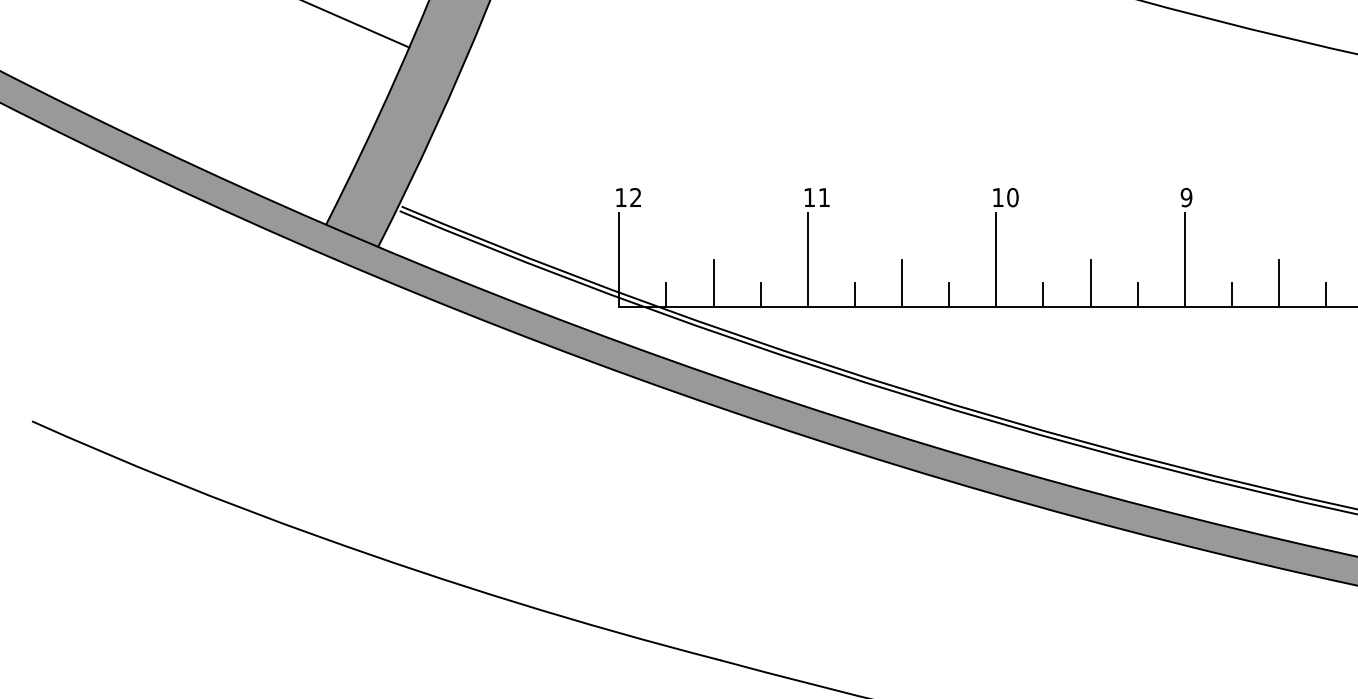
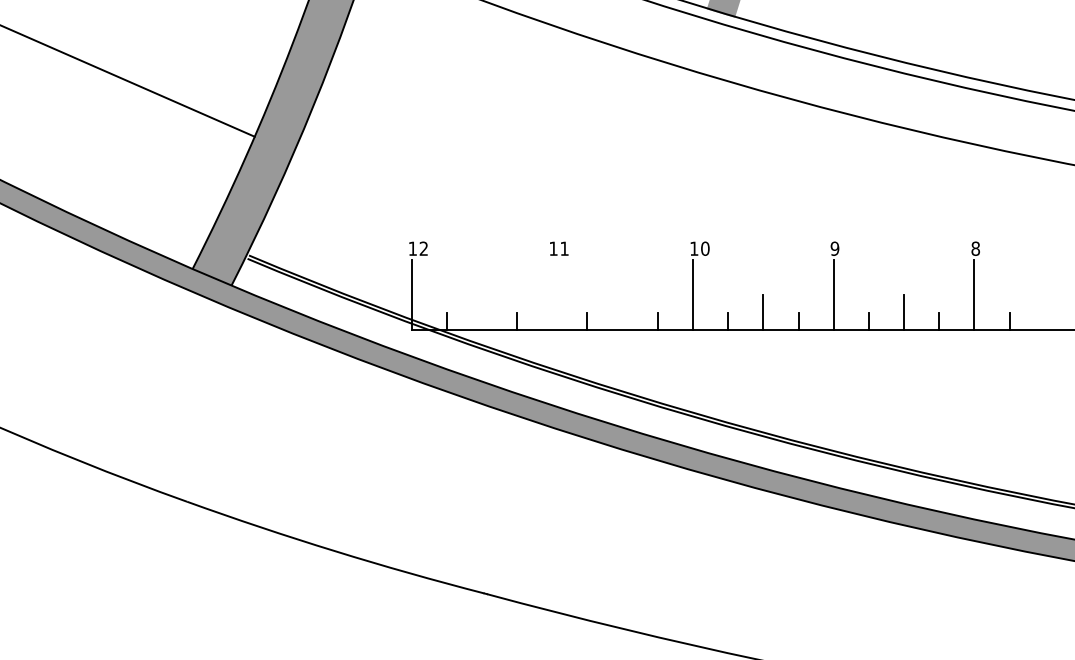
line: (808, 260) -> (552, 295), removed
line: (713, 282) -> (481, 312), removed
line: (901, 282) -> (622, 312), removed

